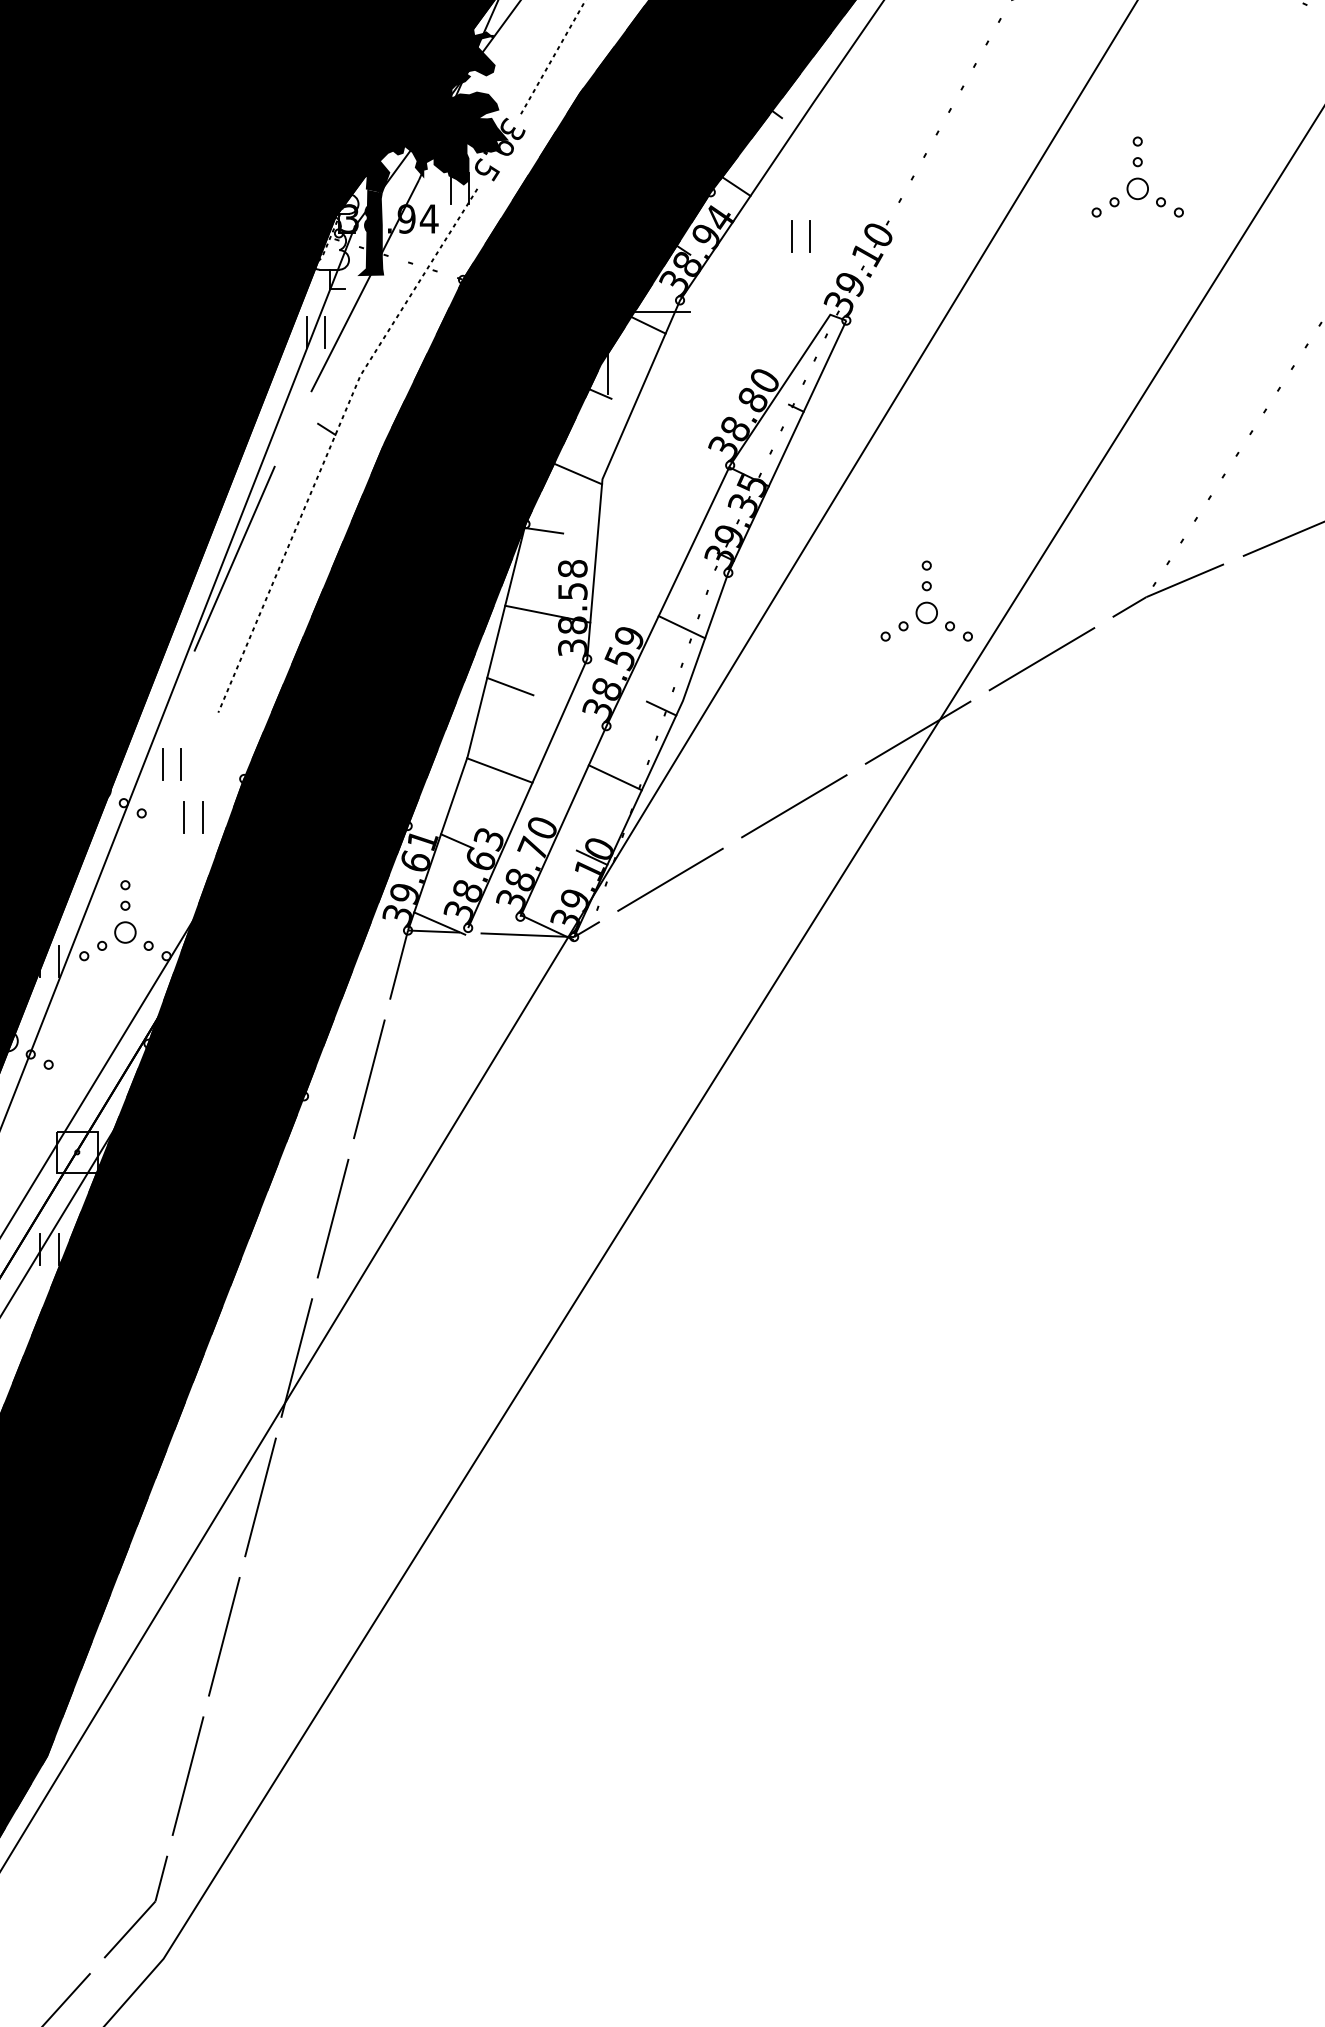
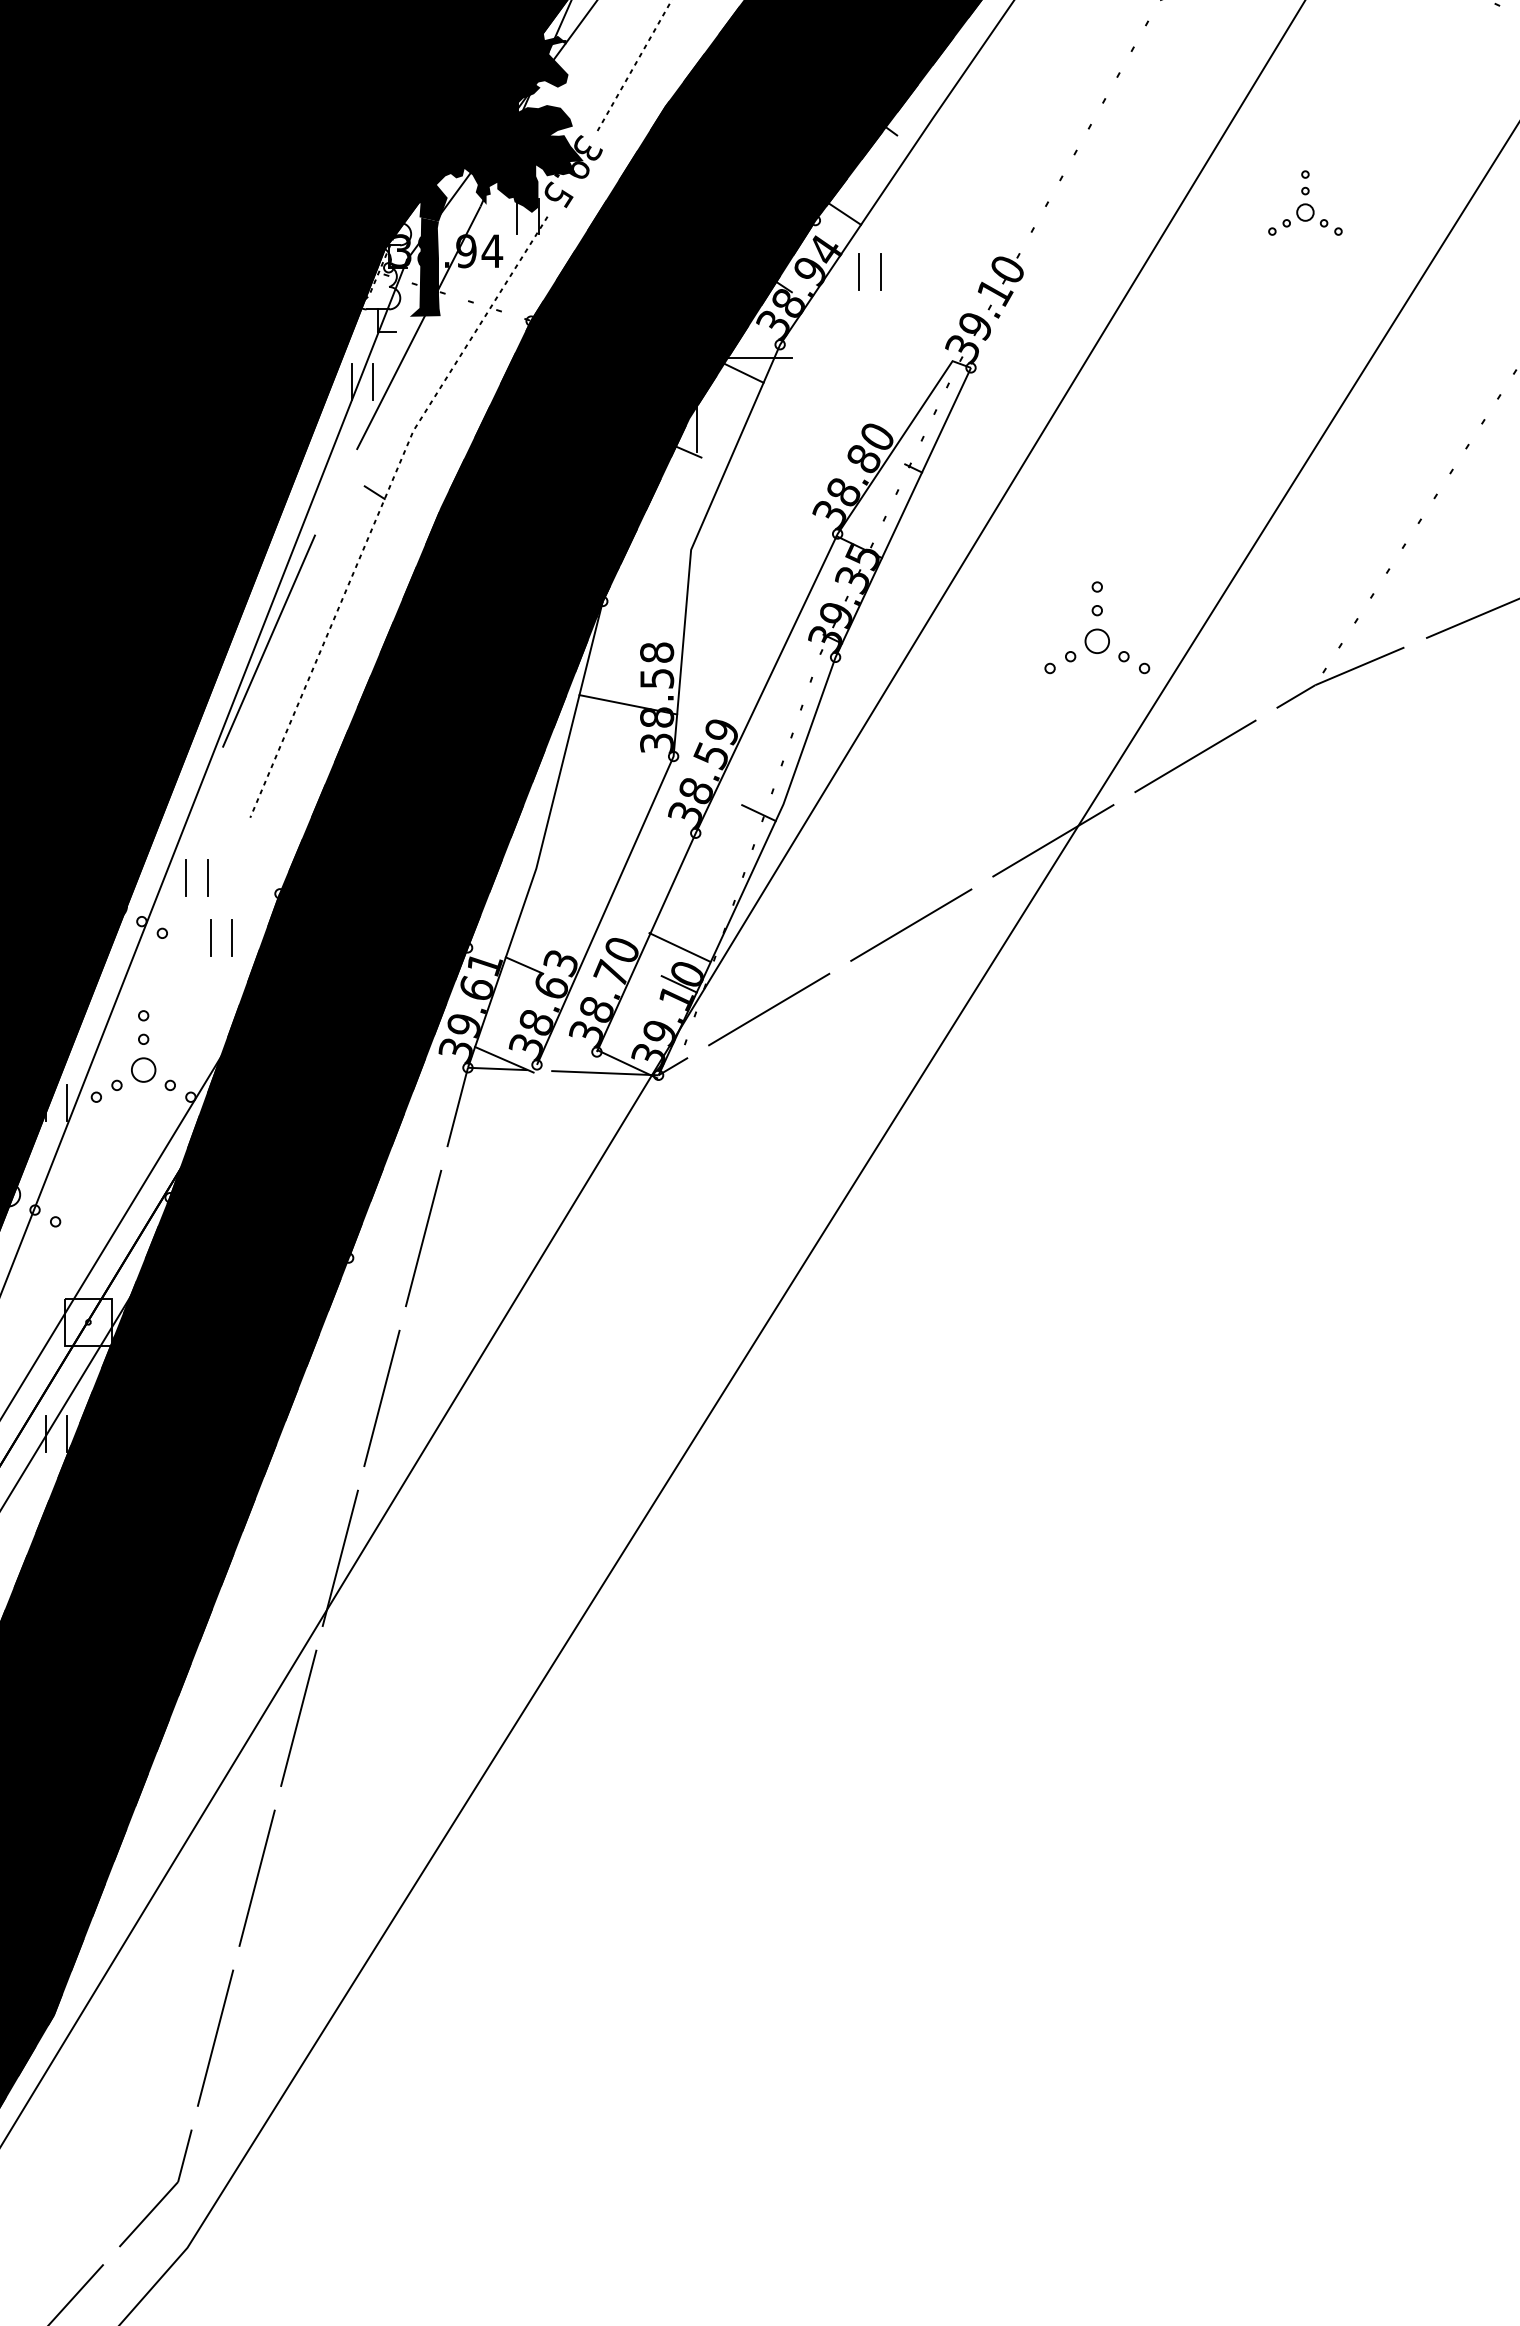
part: (1137, 176) -> (1305, 202), size x0.7
part: (791, 236) -> (859, 271), moved
line: (577, 473) -> (662, 543), removed
line: (543, 530) -> (623, 608), removed
part: (926, 600) -> (1097, 627), moved
line: (681, 627) -> (781, 719), removed
line: (509, 686) -> (584, 787), removed
line: (499, 770) -> (572, 884), removed
line: (615, 777) -> (679, 947), moved

